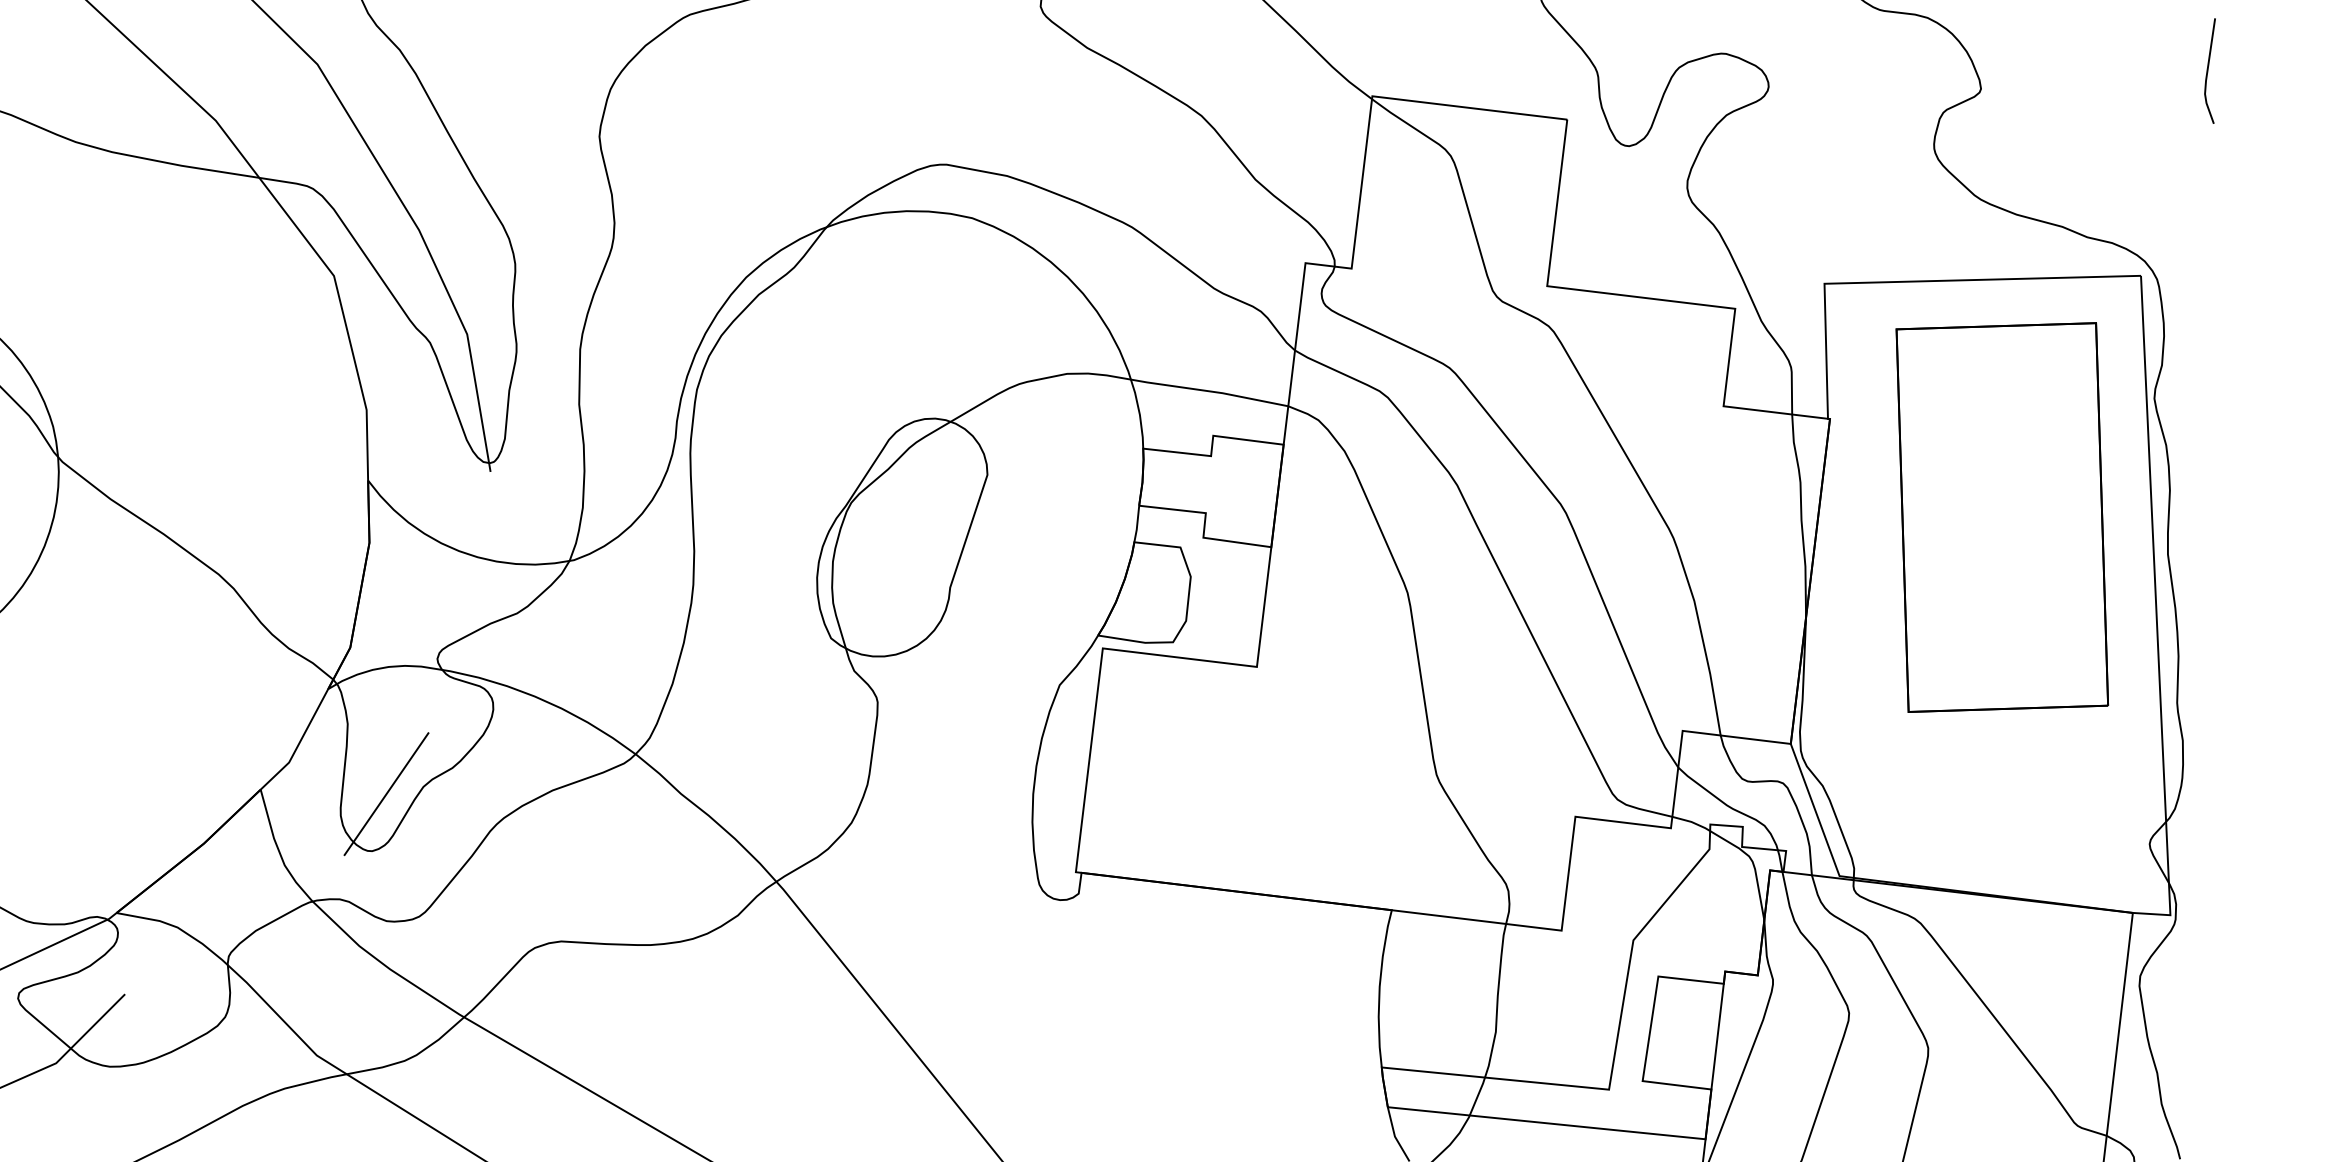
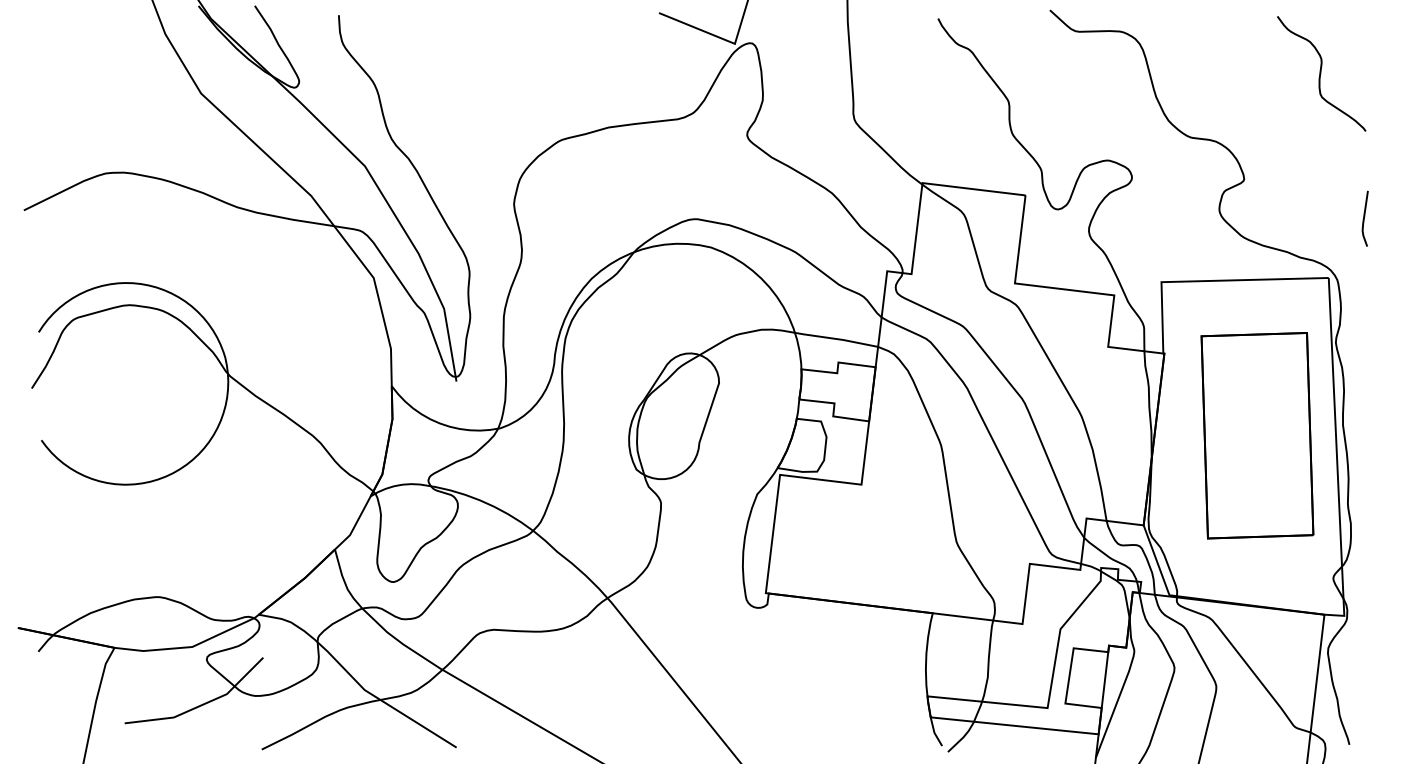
line: (2208, 70) -> (1364, 218), moved
part: (2002, 517) -> (1257, 435), moved
line: (386, 793) -> (401, 551), removed

